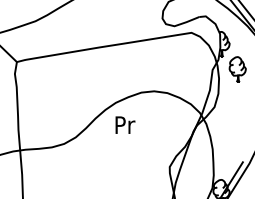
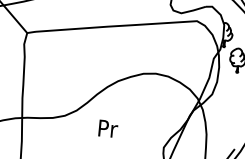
text: (125, 124) -> (108, 128), moved

